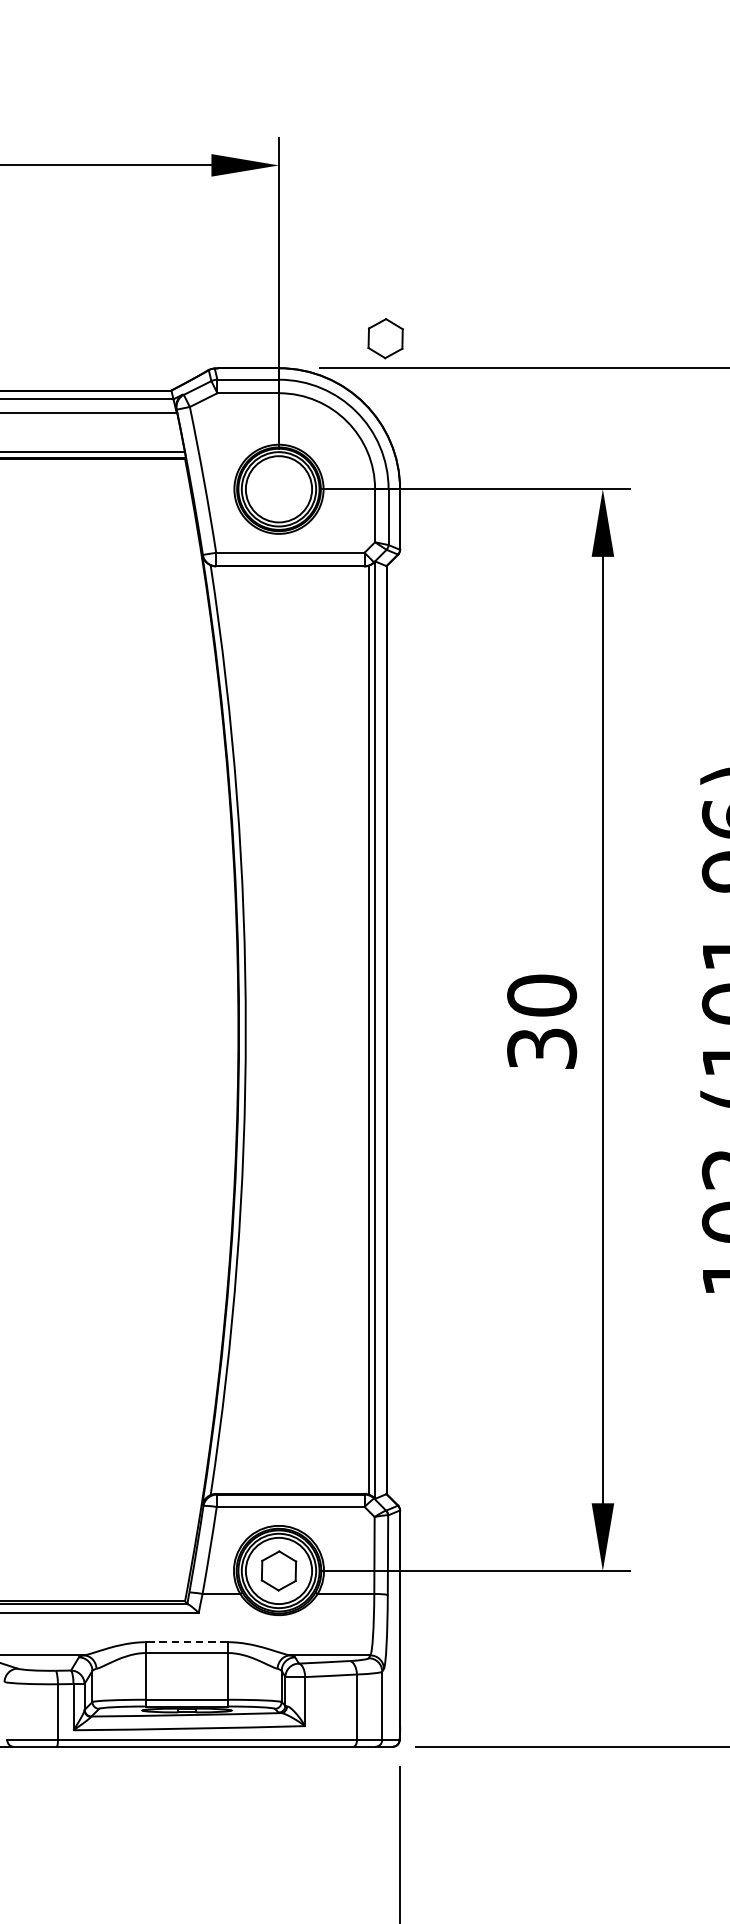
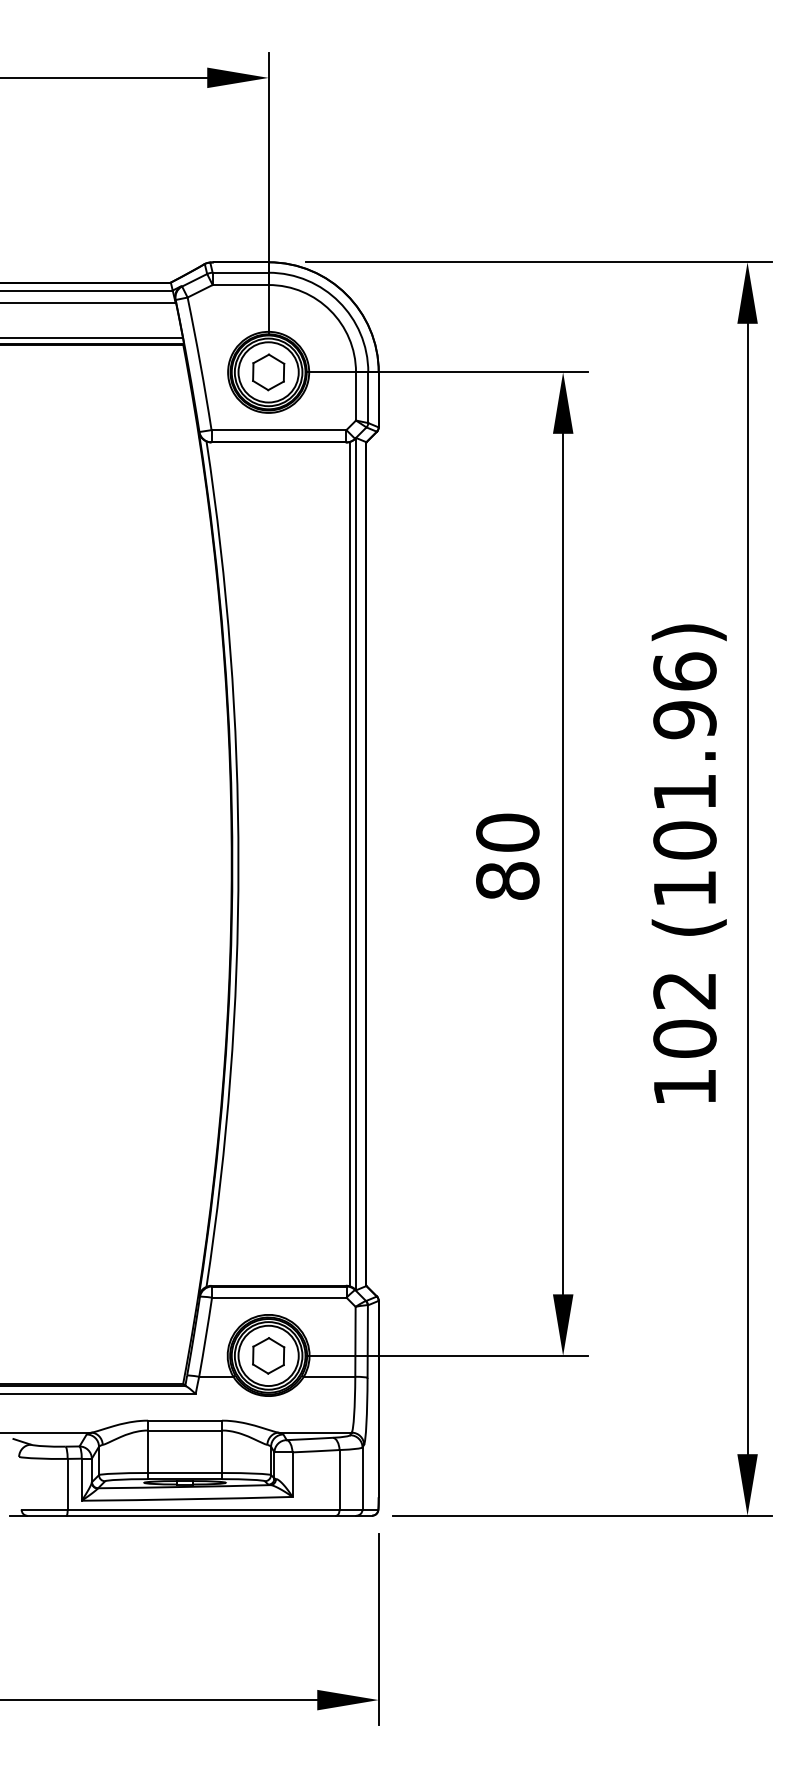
part: (385, 338) -> (268, 372), moved
text: (541, 1048) -> (507, 880), 30 -> 80
line: (187, 1642) -> (185, 1420), dashed -> solid

